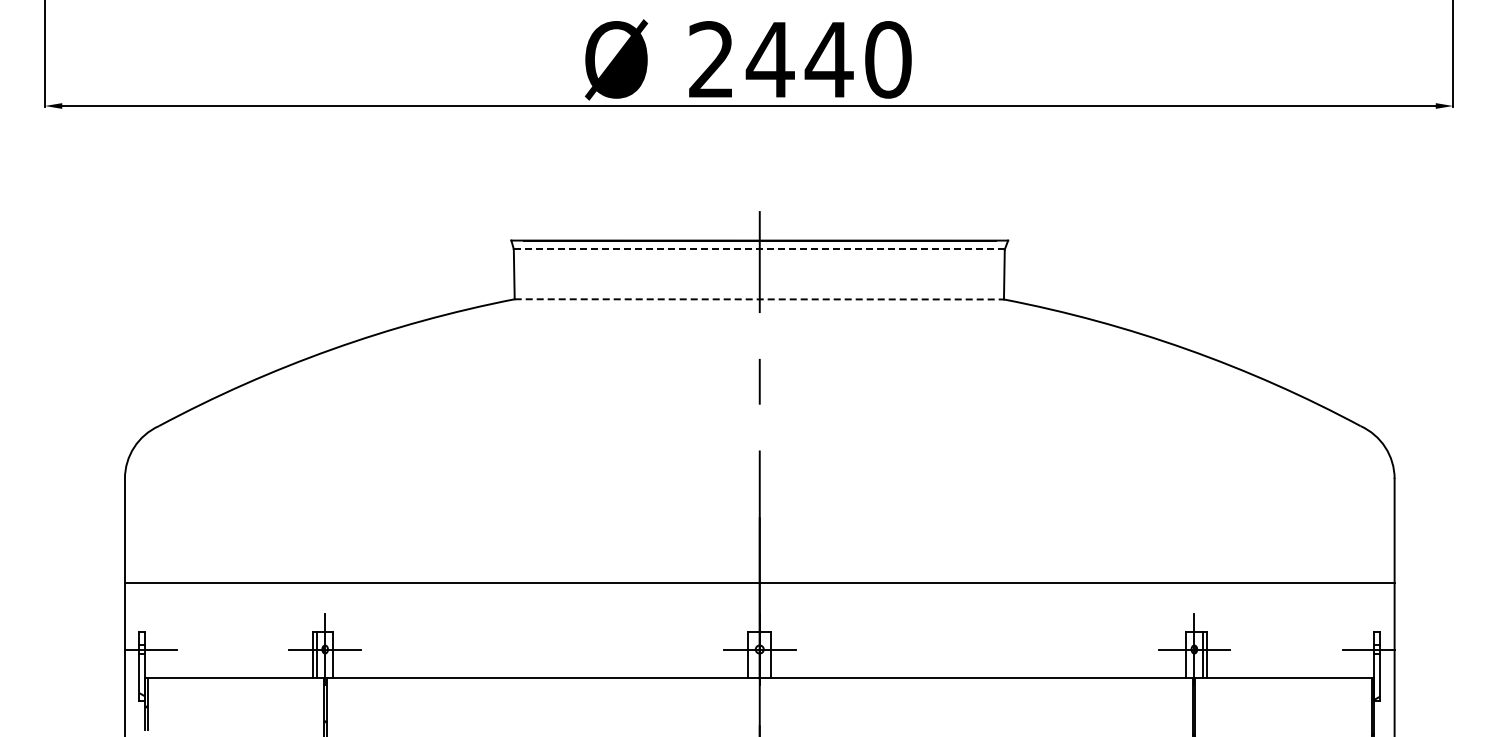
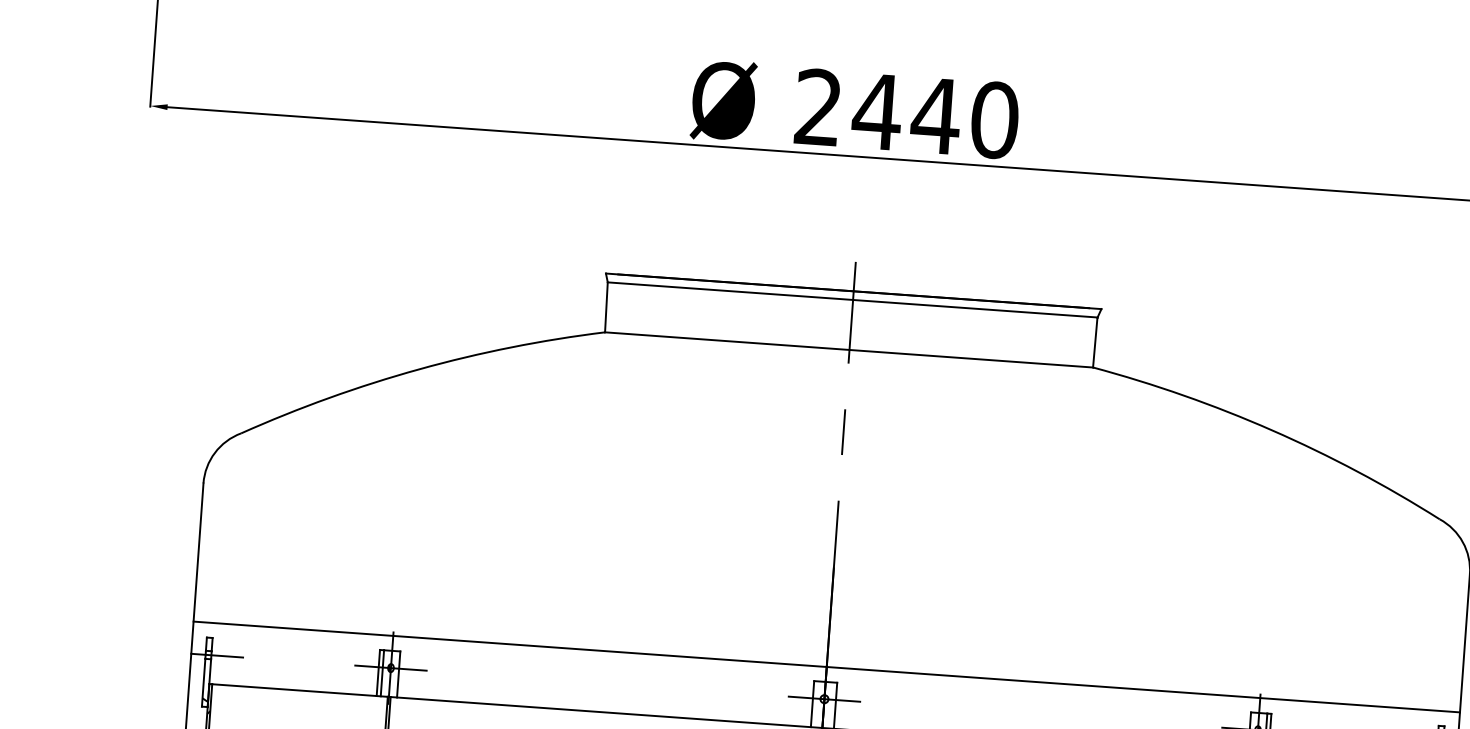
line: (759, 249) -> (852, 300), dashed -> solid
line: (759, 299) -> (849, 350), dashed -> solid
line: (759, 583) -> (826, 667), moved

